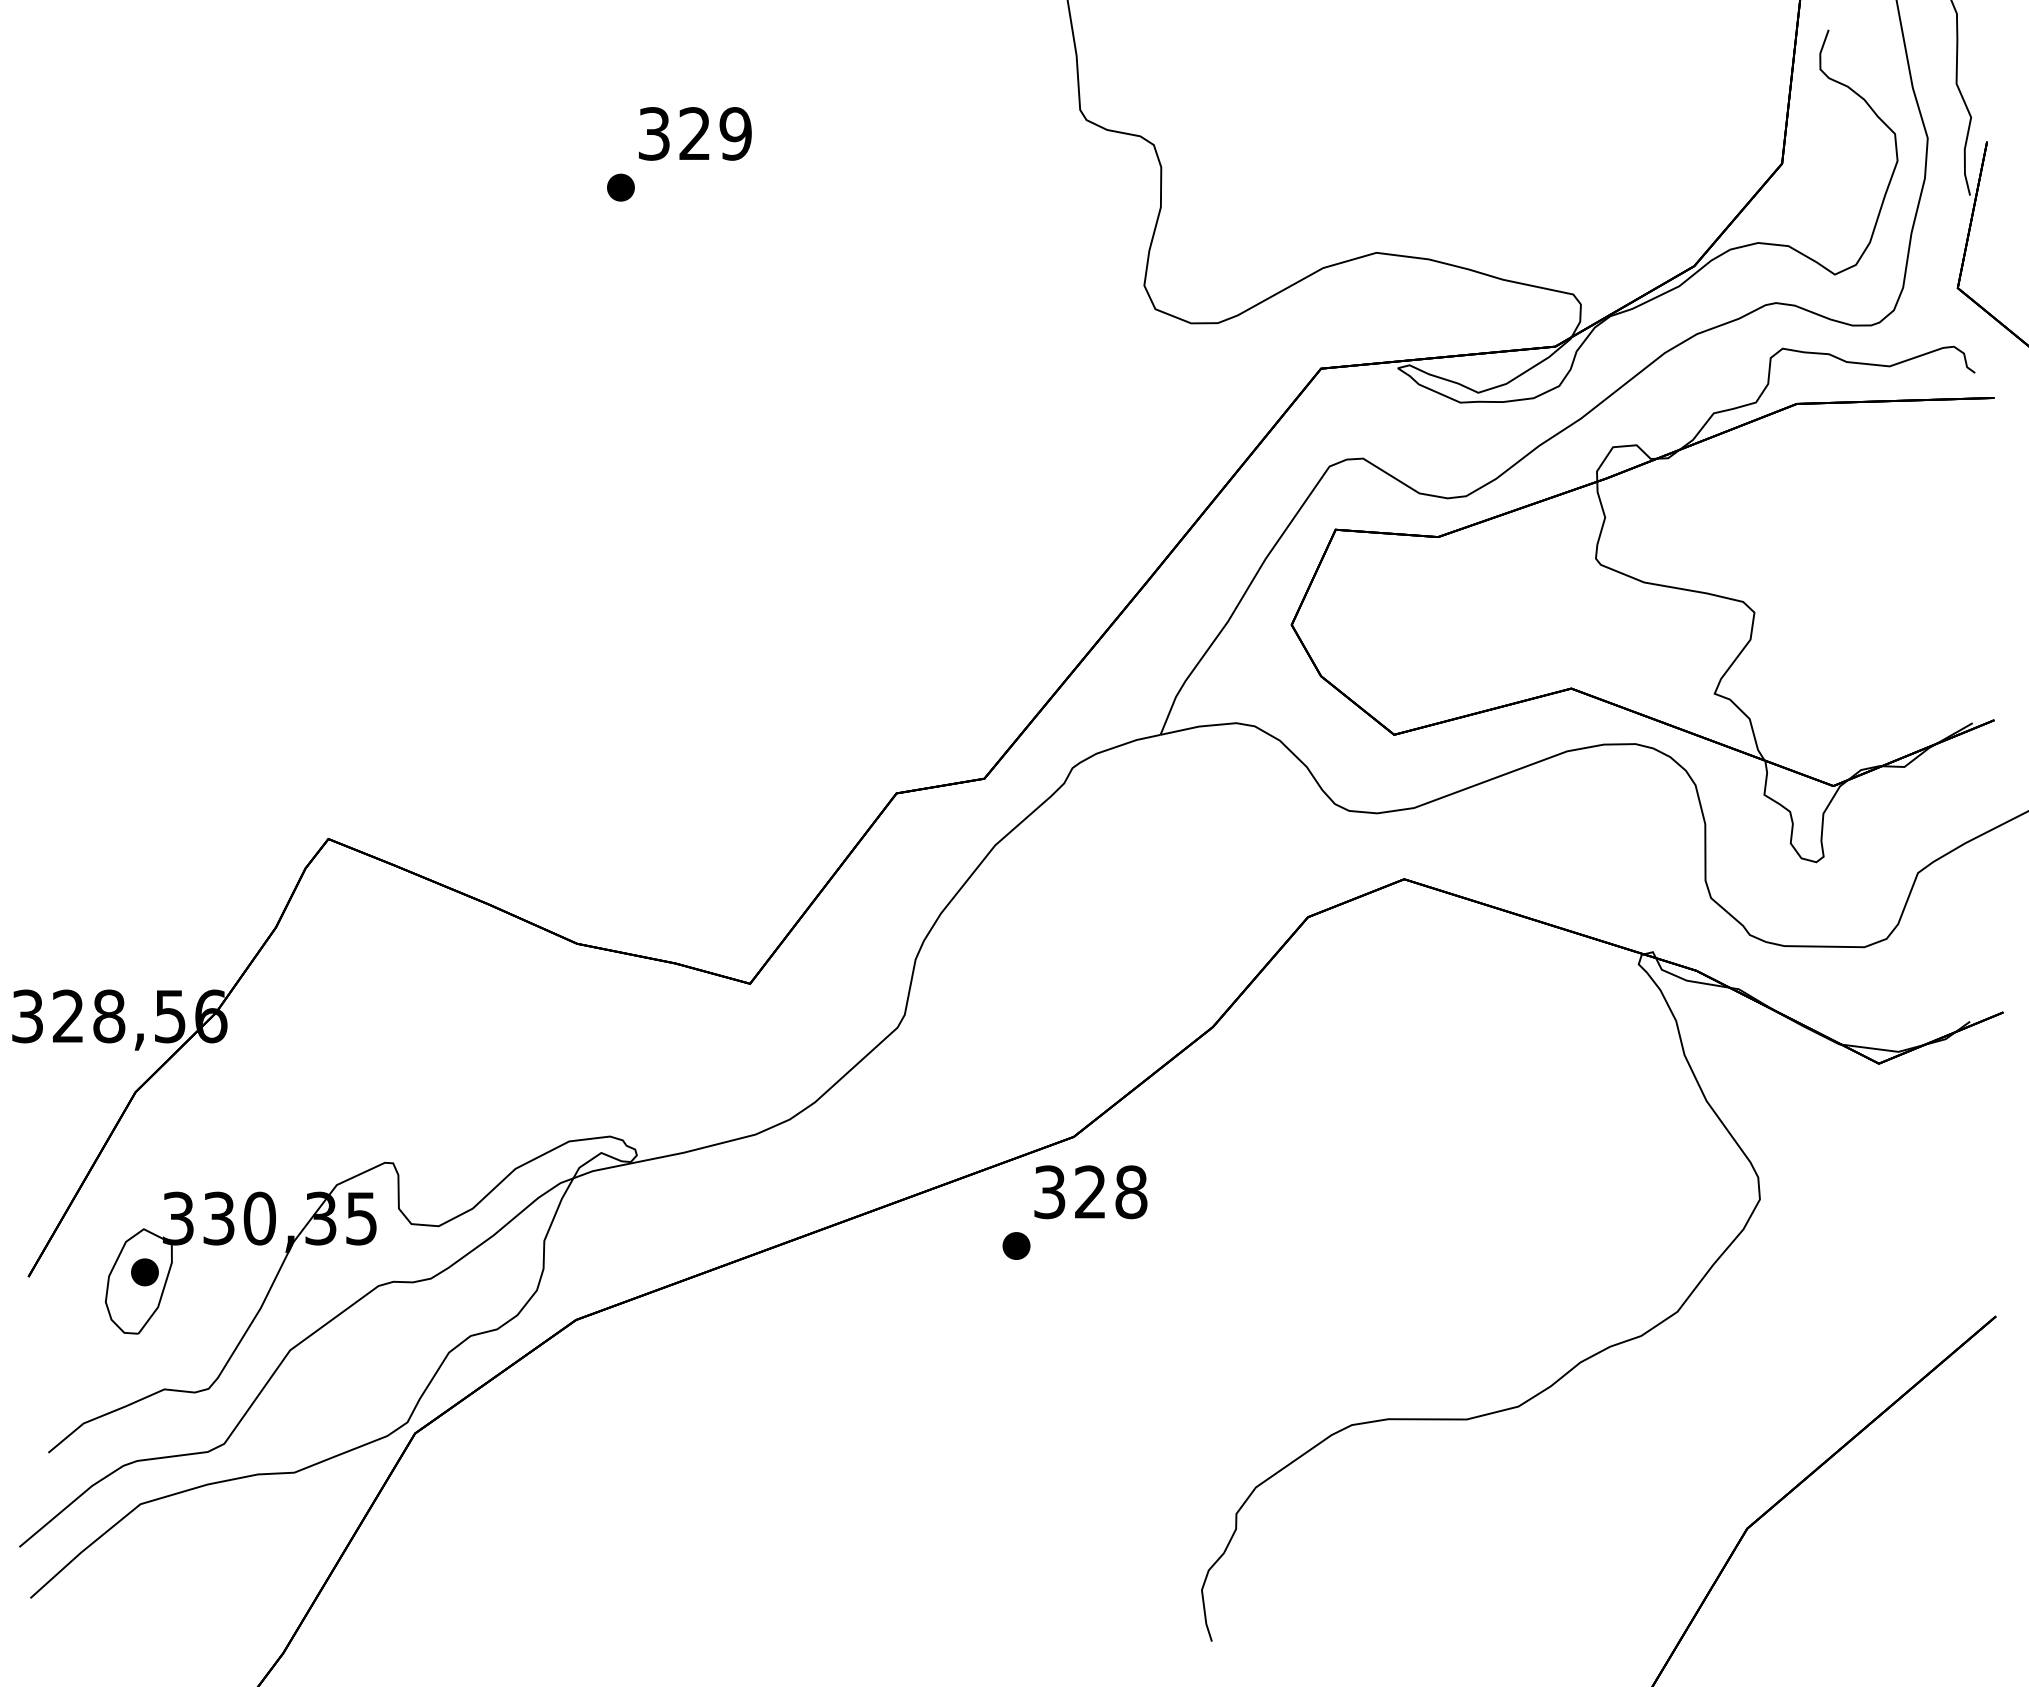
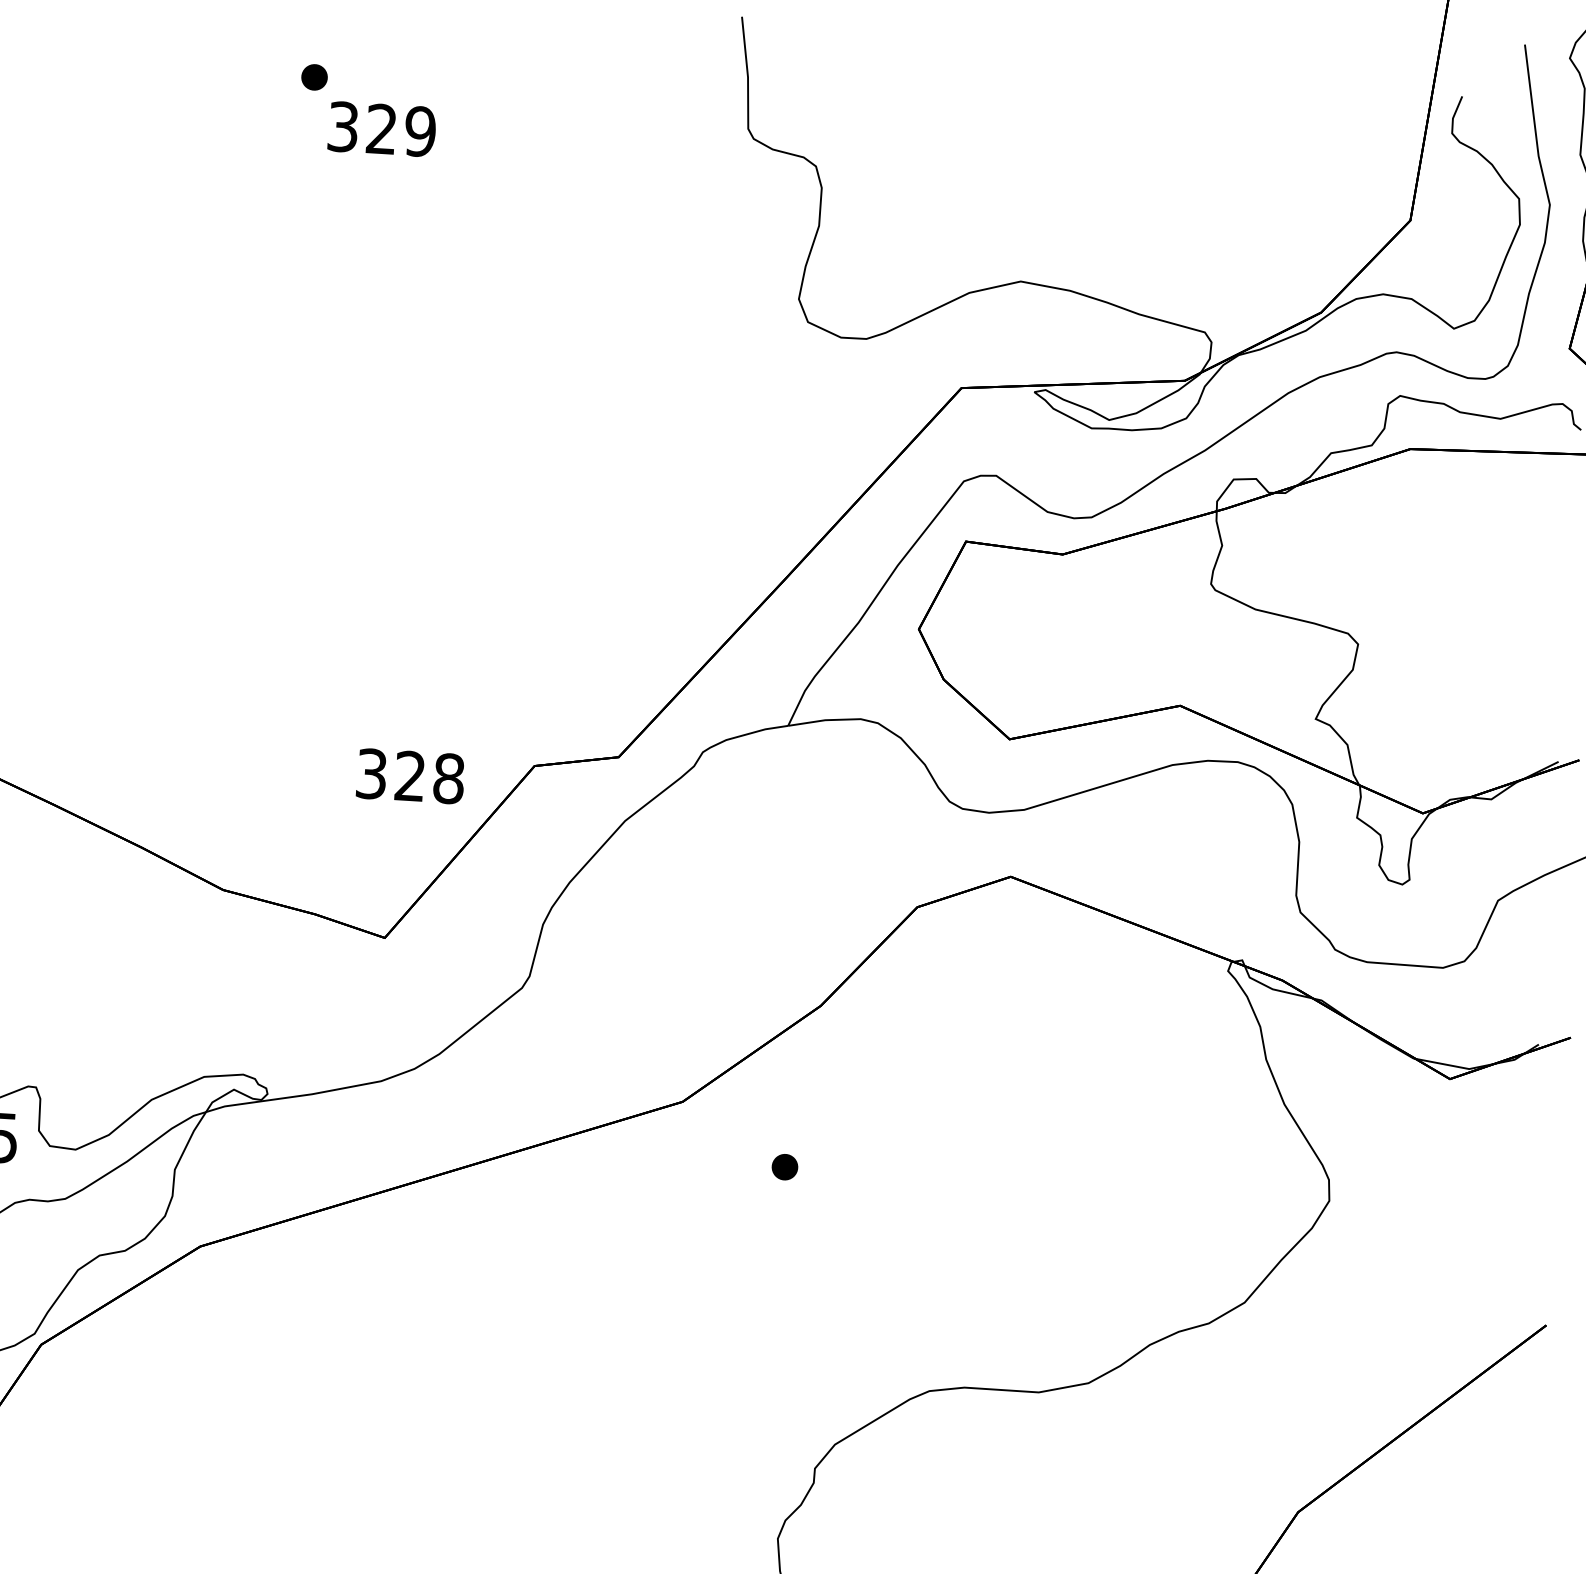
part: (620, 187) -> (314, 77), moved
text: (1090, 1192) -> (410, 776), moved
part: (1016, 1245) -> (784, 1166), moved

